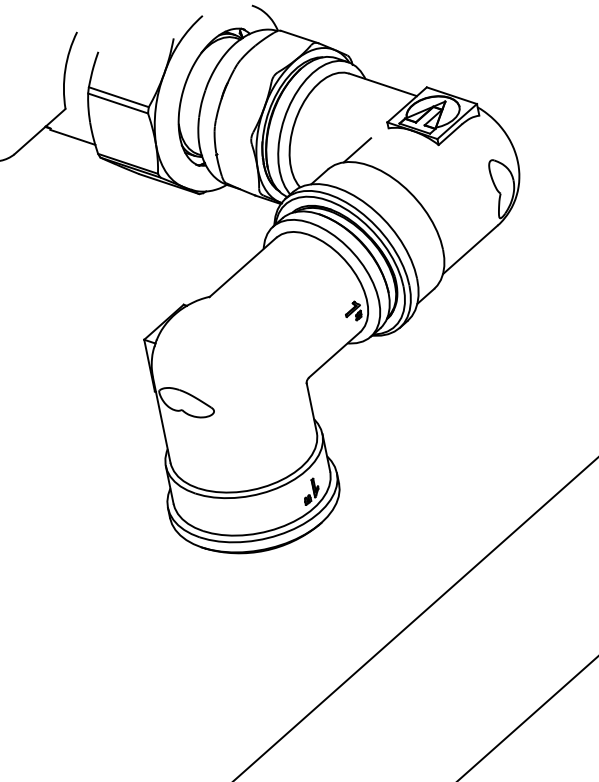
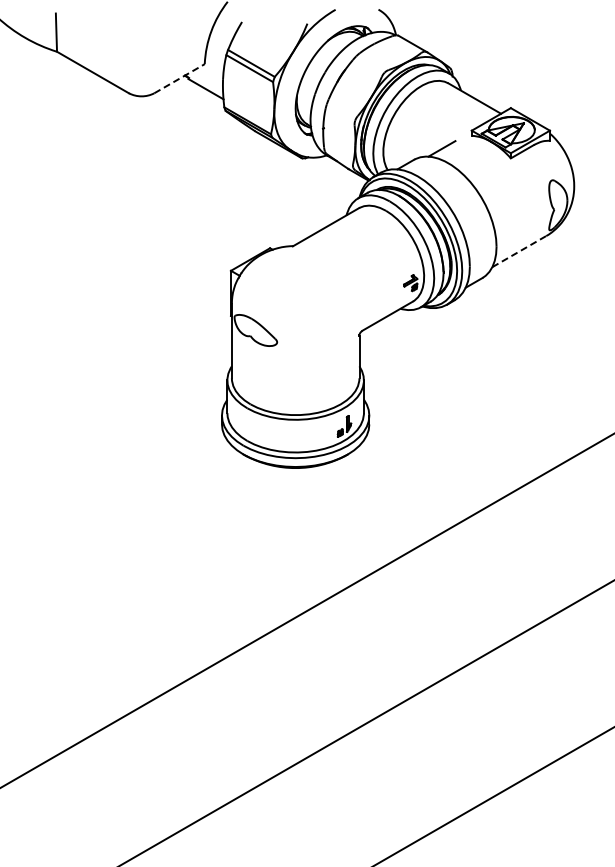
line: (41, 131) -> (180, 78), solid -> dashed
line: (470, 249) -> (519, 251), solid -> dashed

